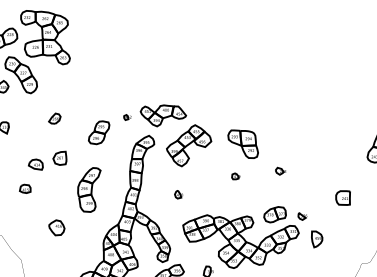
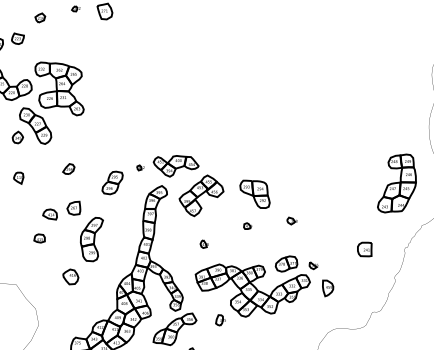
part: (88, 189) -> (91, 239), moved
part: (177, 193) -> (203, 243), moved
part: (342, 198) -> (364, 249), moved

